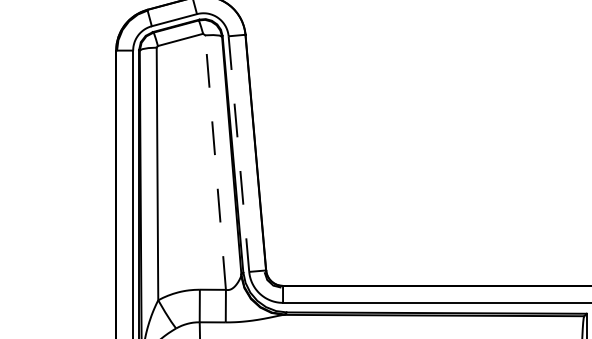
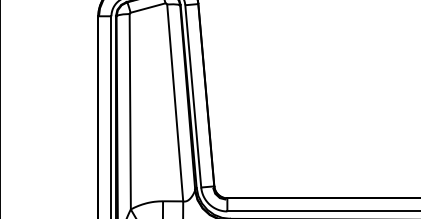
line: (238, 154) -> (192, 96), dashed -> solid
line: (215, 162) -> (175, 102), dashed -> solid

